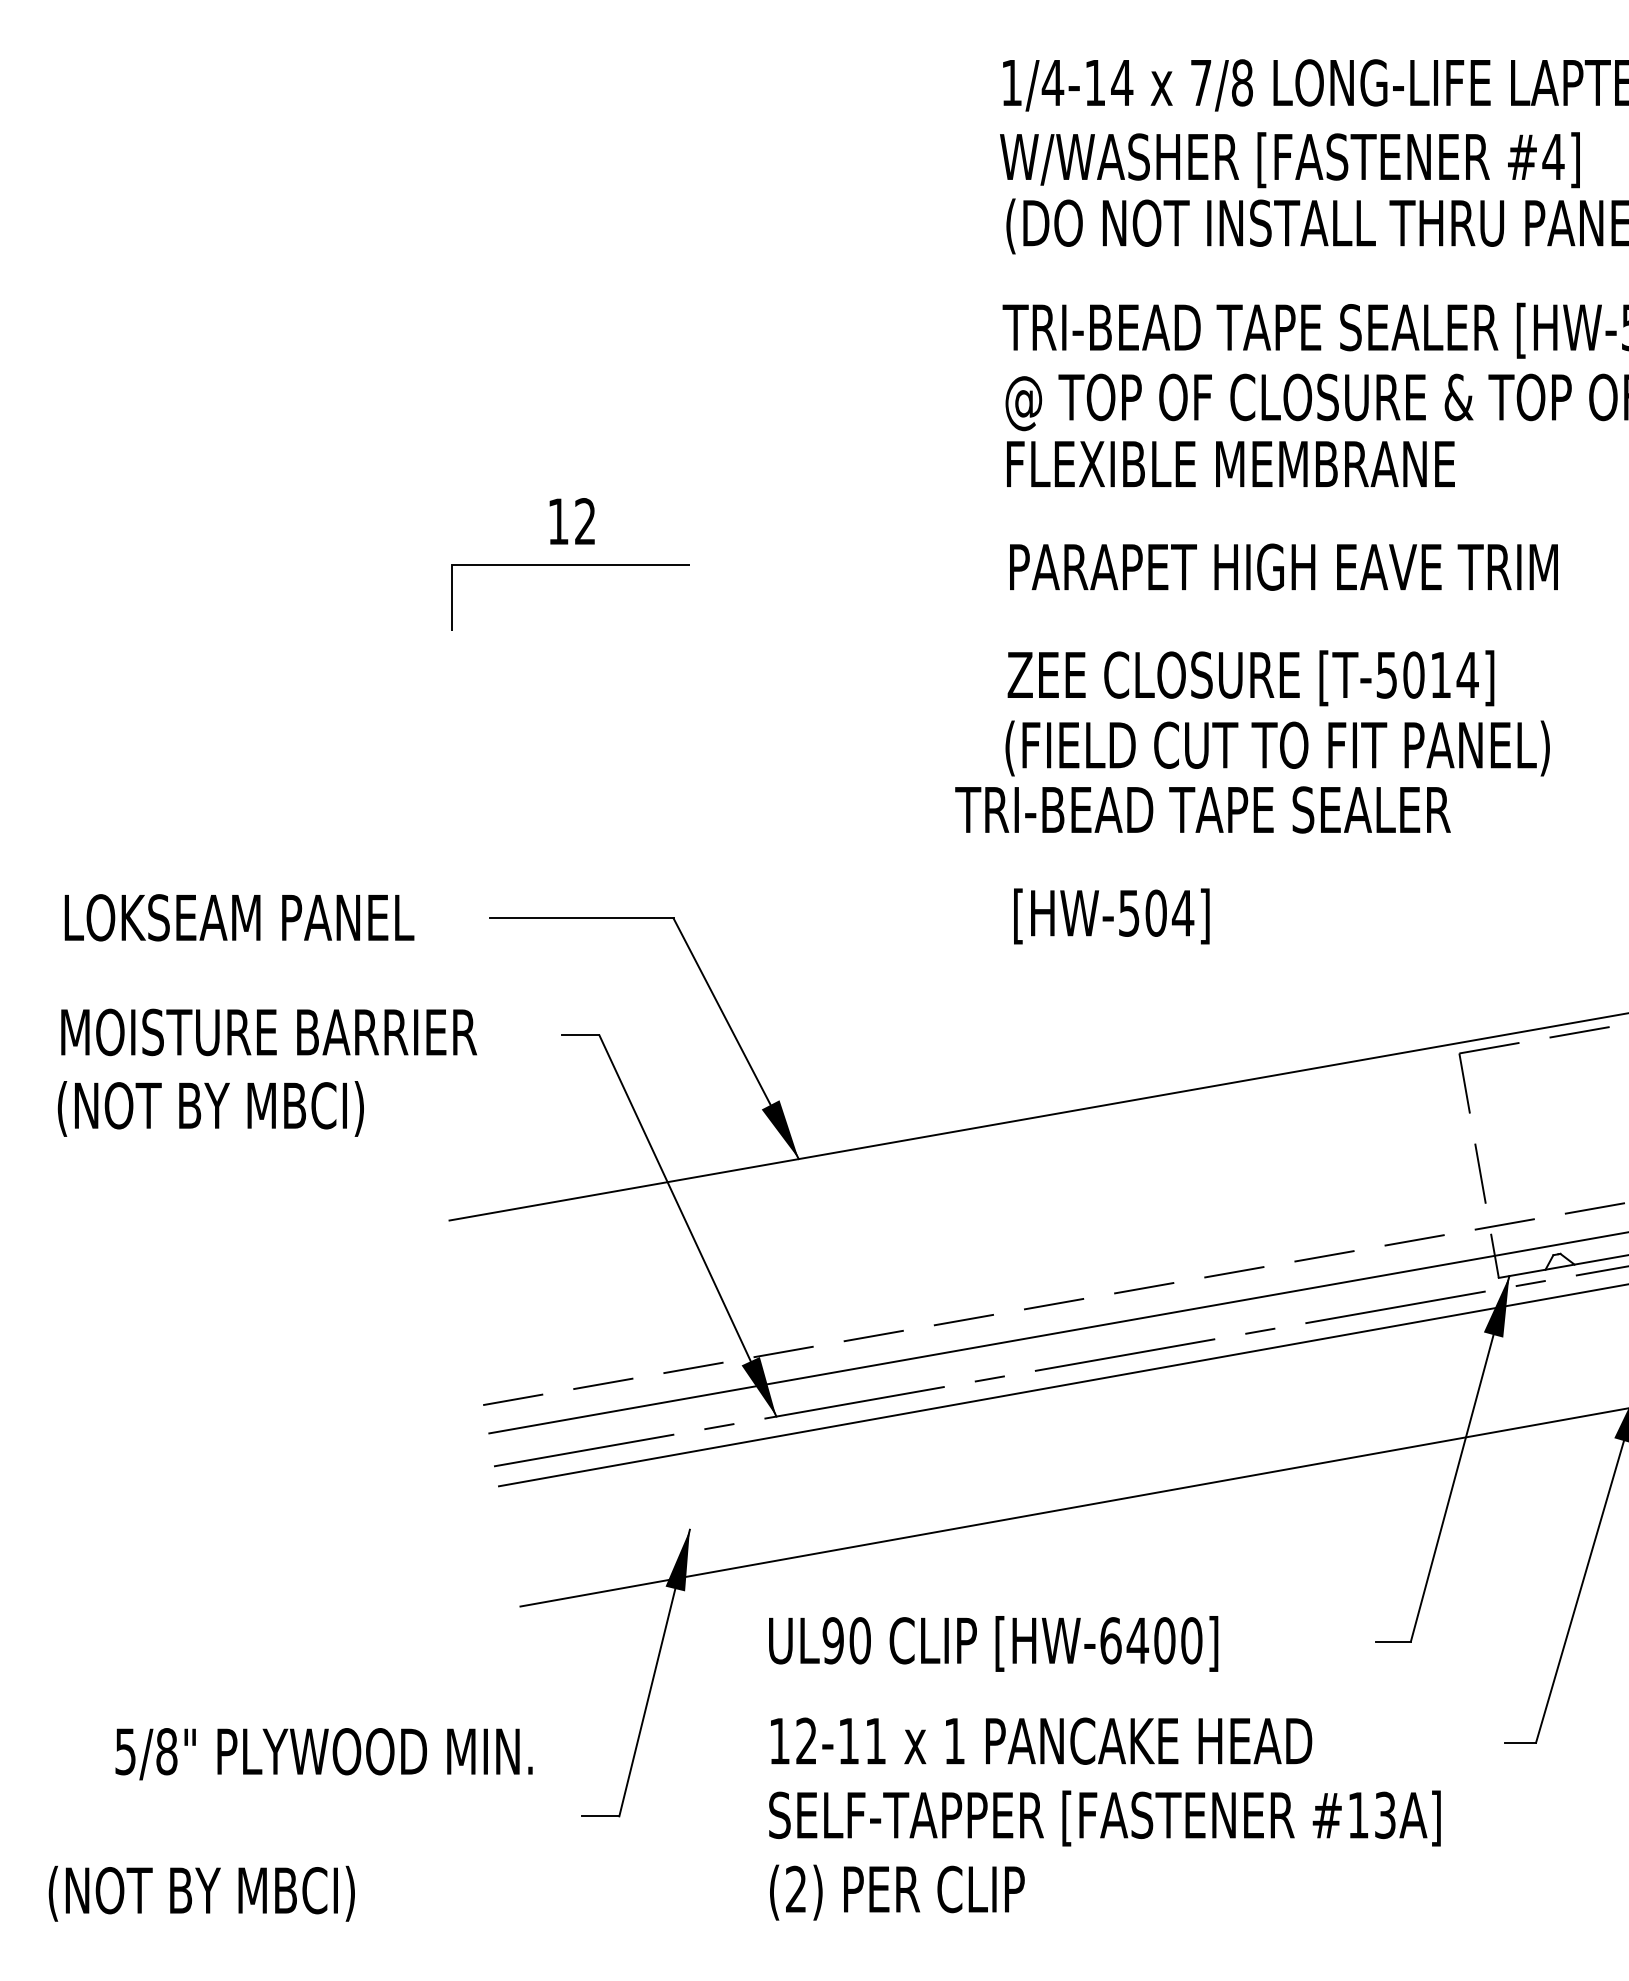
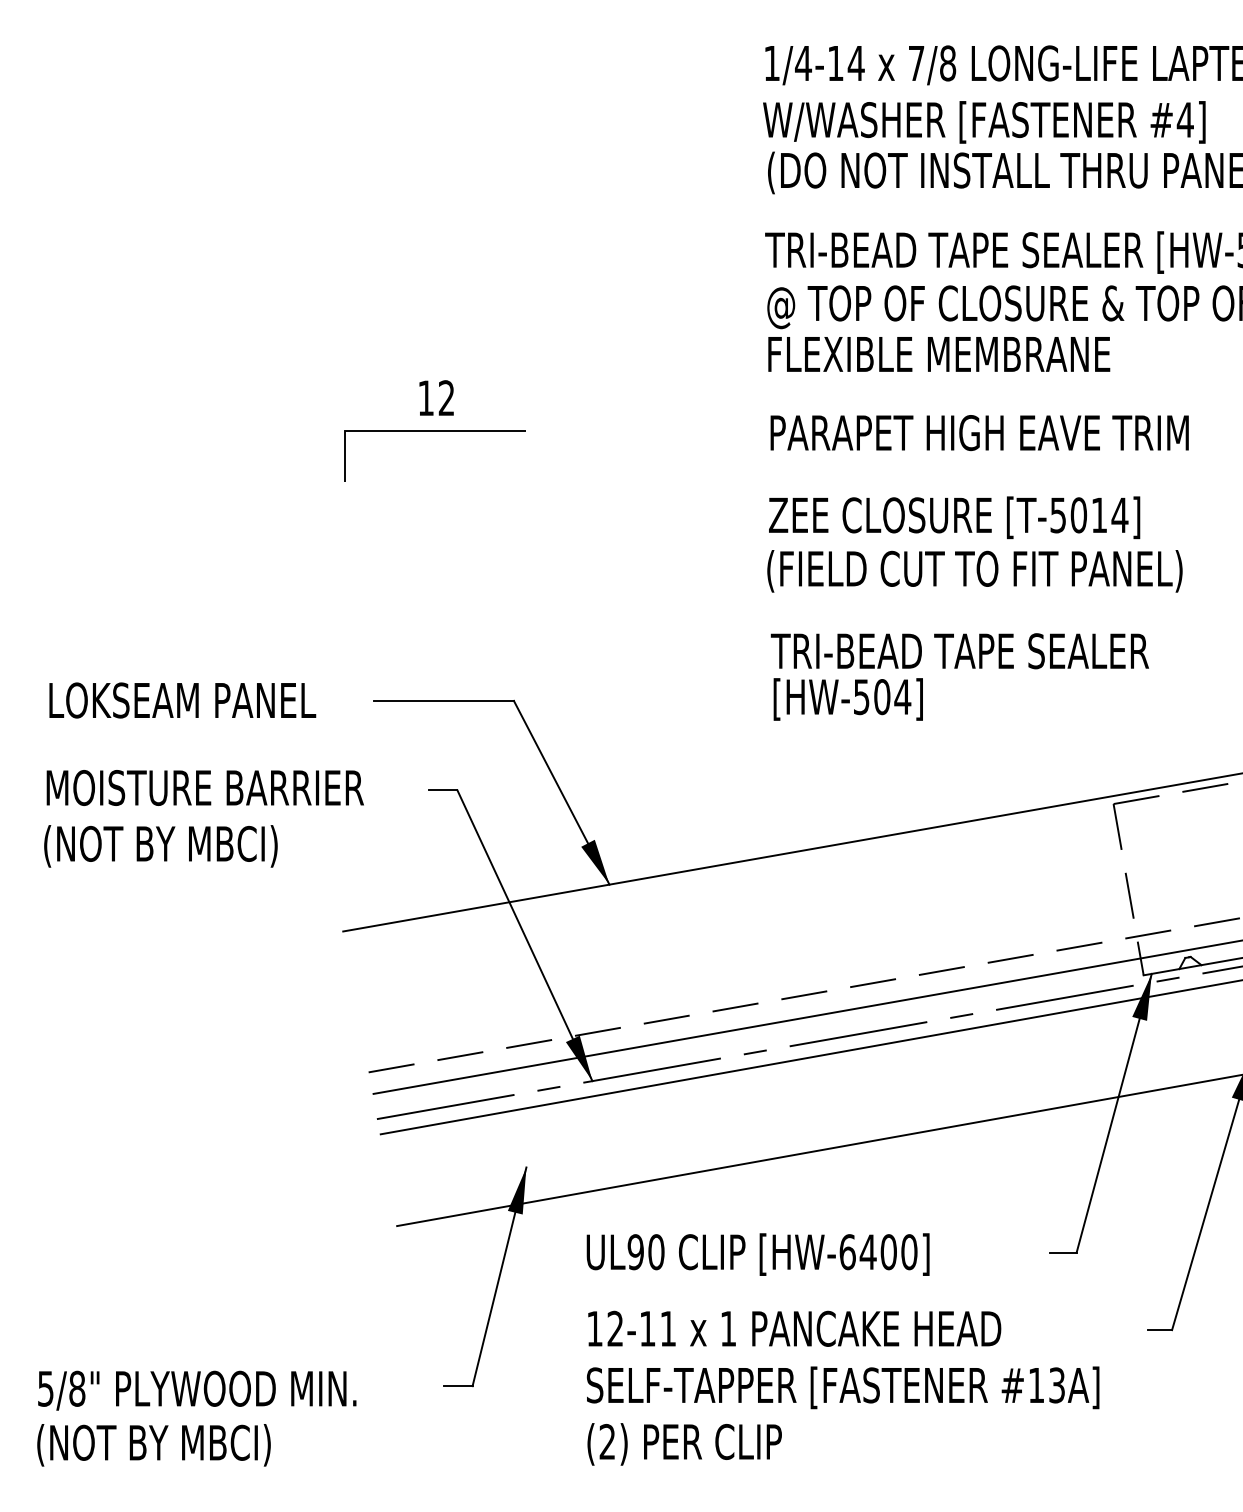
text: (1202, 810) -> (959, 651), moved
text: (324, 1753) -> (197, 1390), moved

